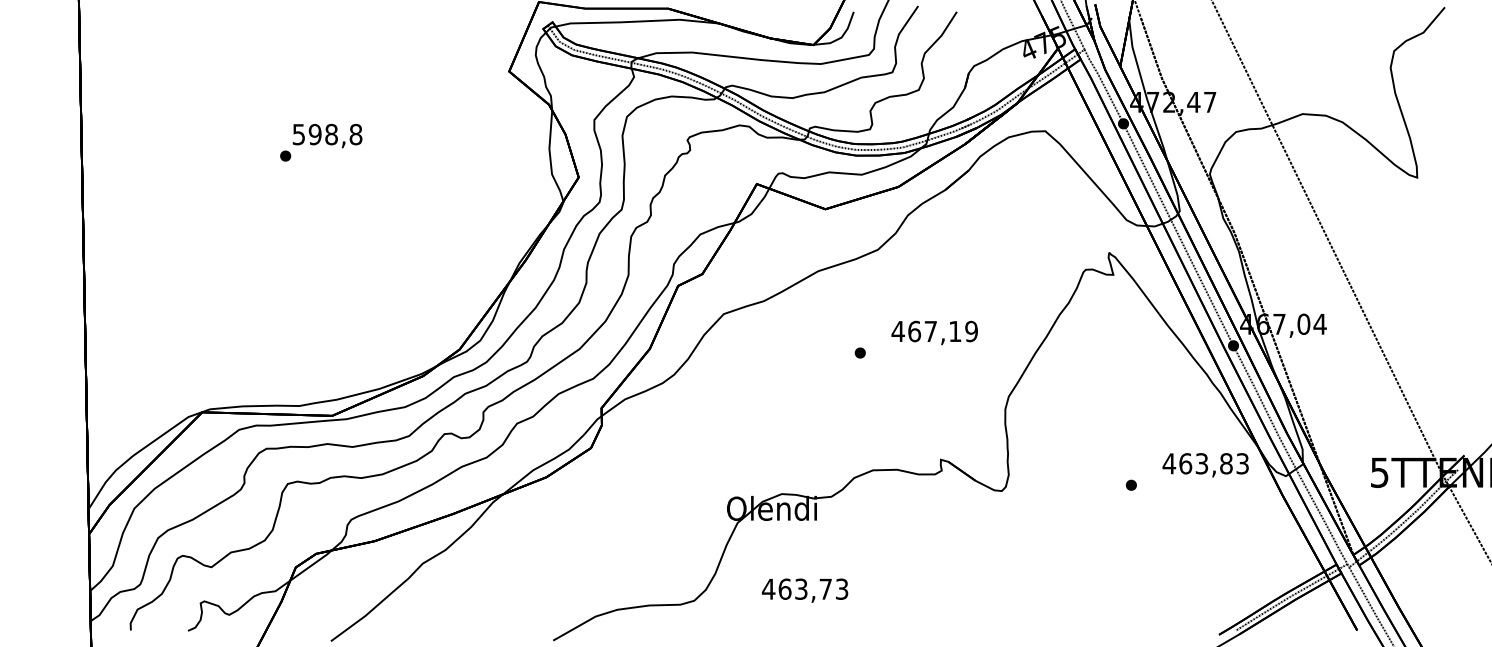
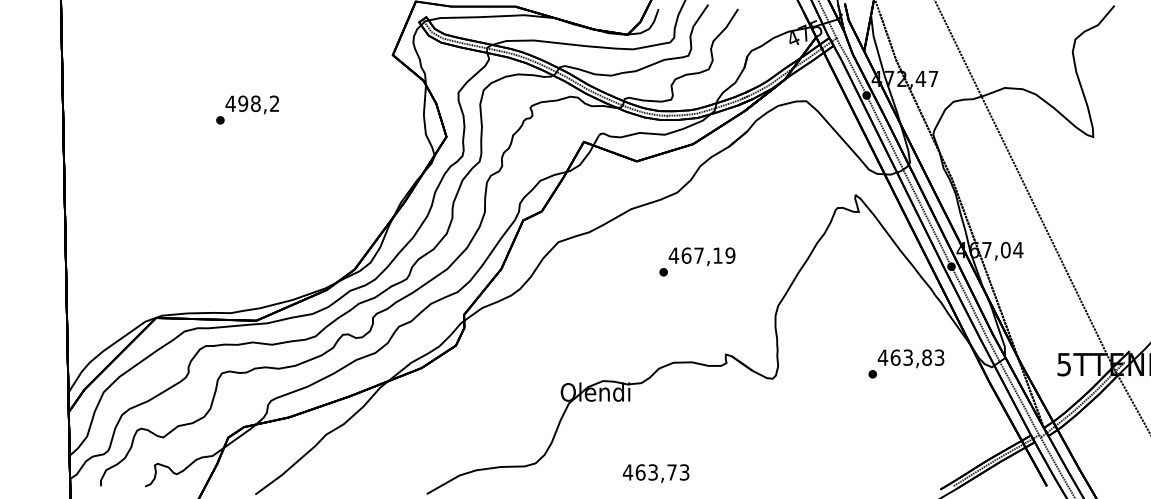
text: (327, 134) -> (252, 103), 598,8 -> 498,2
text: (933, 332) -> (701, 256), moved
text: (1204, 464) -> (910, 358), moved
text: (804, 590) -> (655, 473), moved

